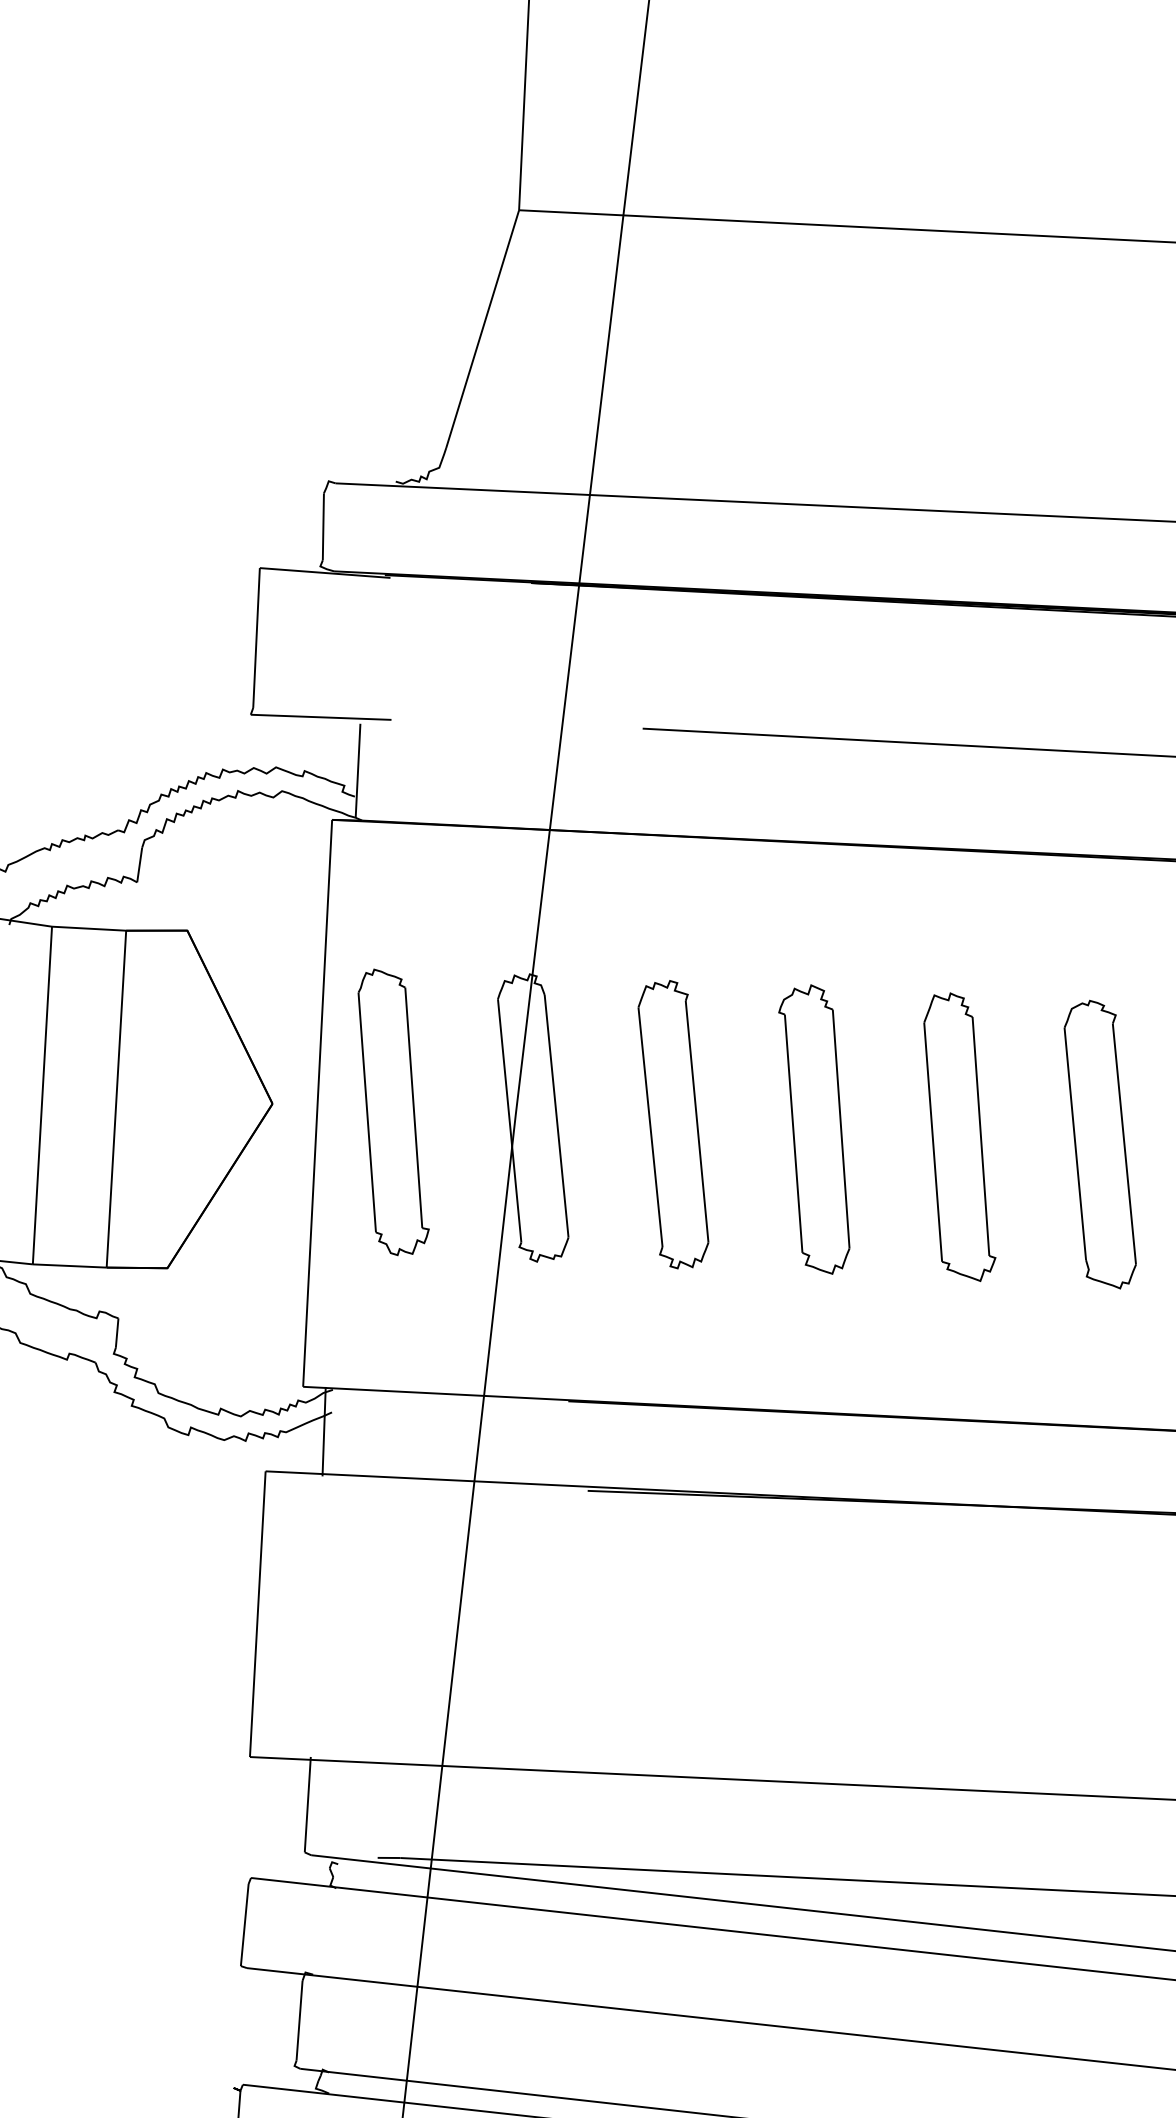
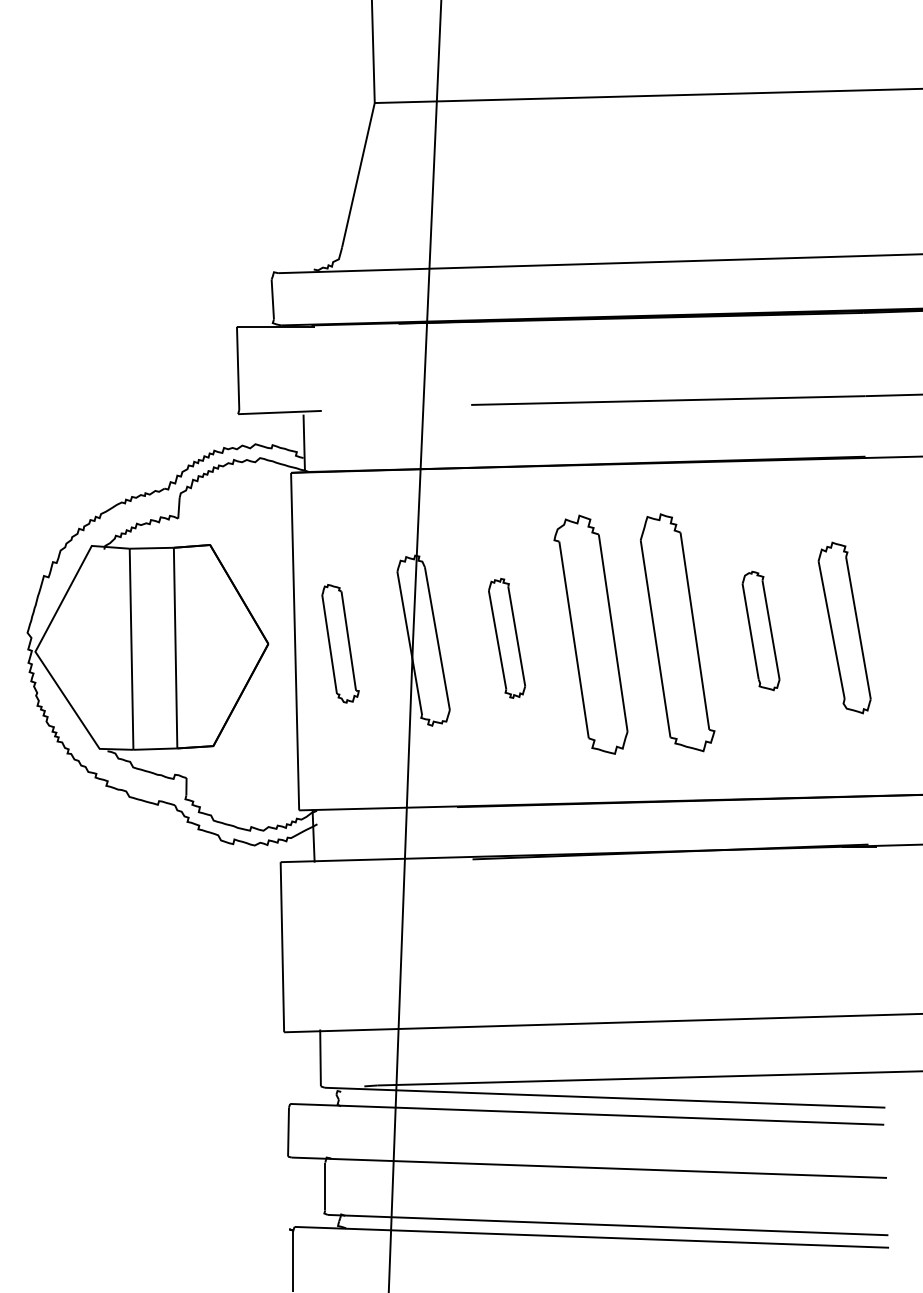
part: (393, 1112) -> (340, 643), size x0.7
part: (672, 1124) -> (506, 638), size x0.7
part: (813, 1128) -> (590, 634), size x1.4
part: (960, 1136) -> (677, 632), size x1.4
part: (1099, 1143) -> (760, 630), size x0.7

